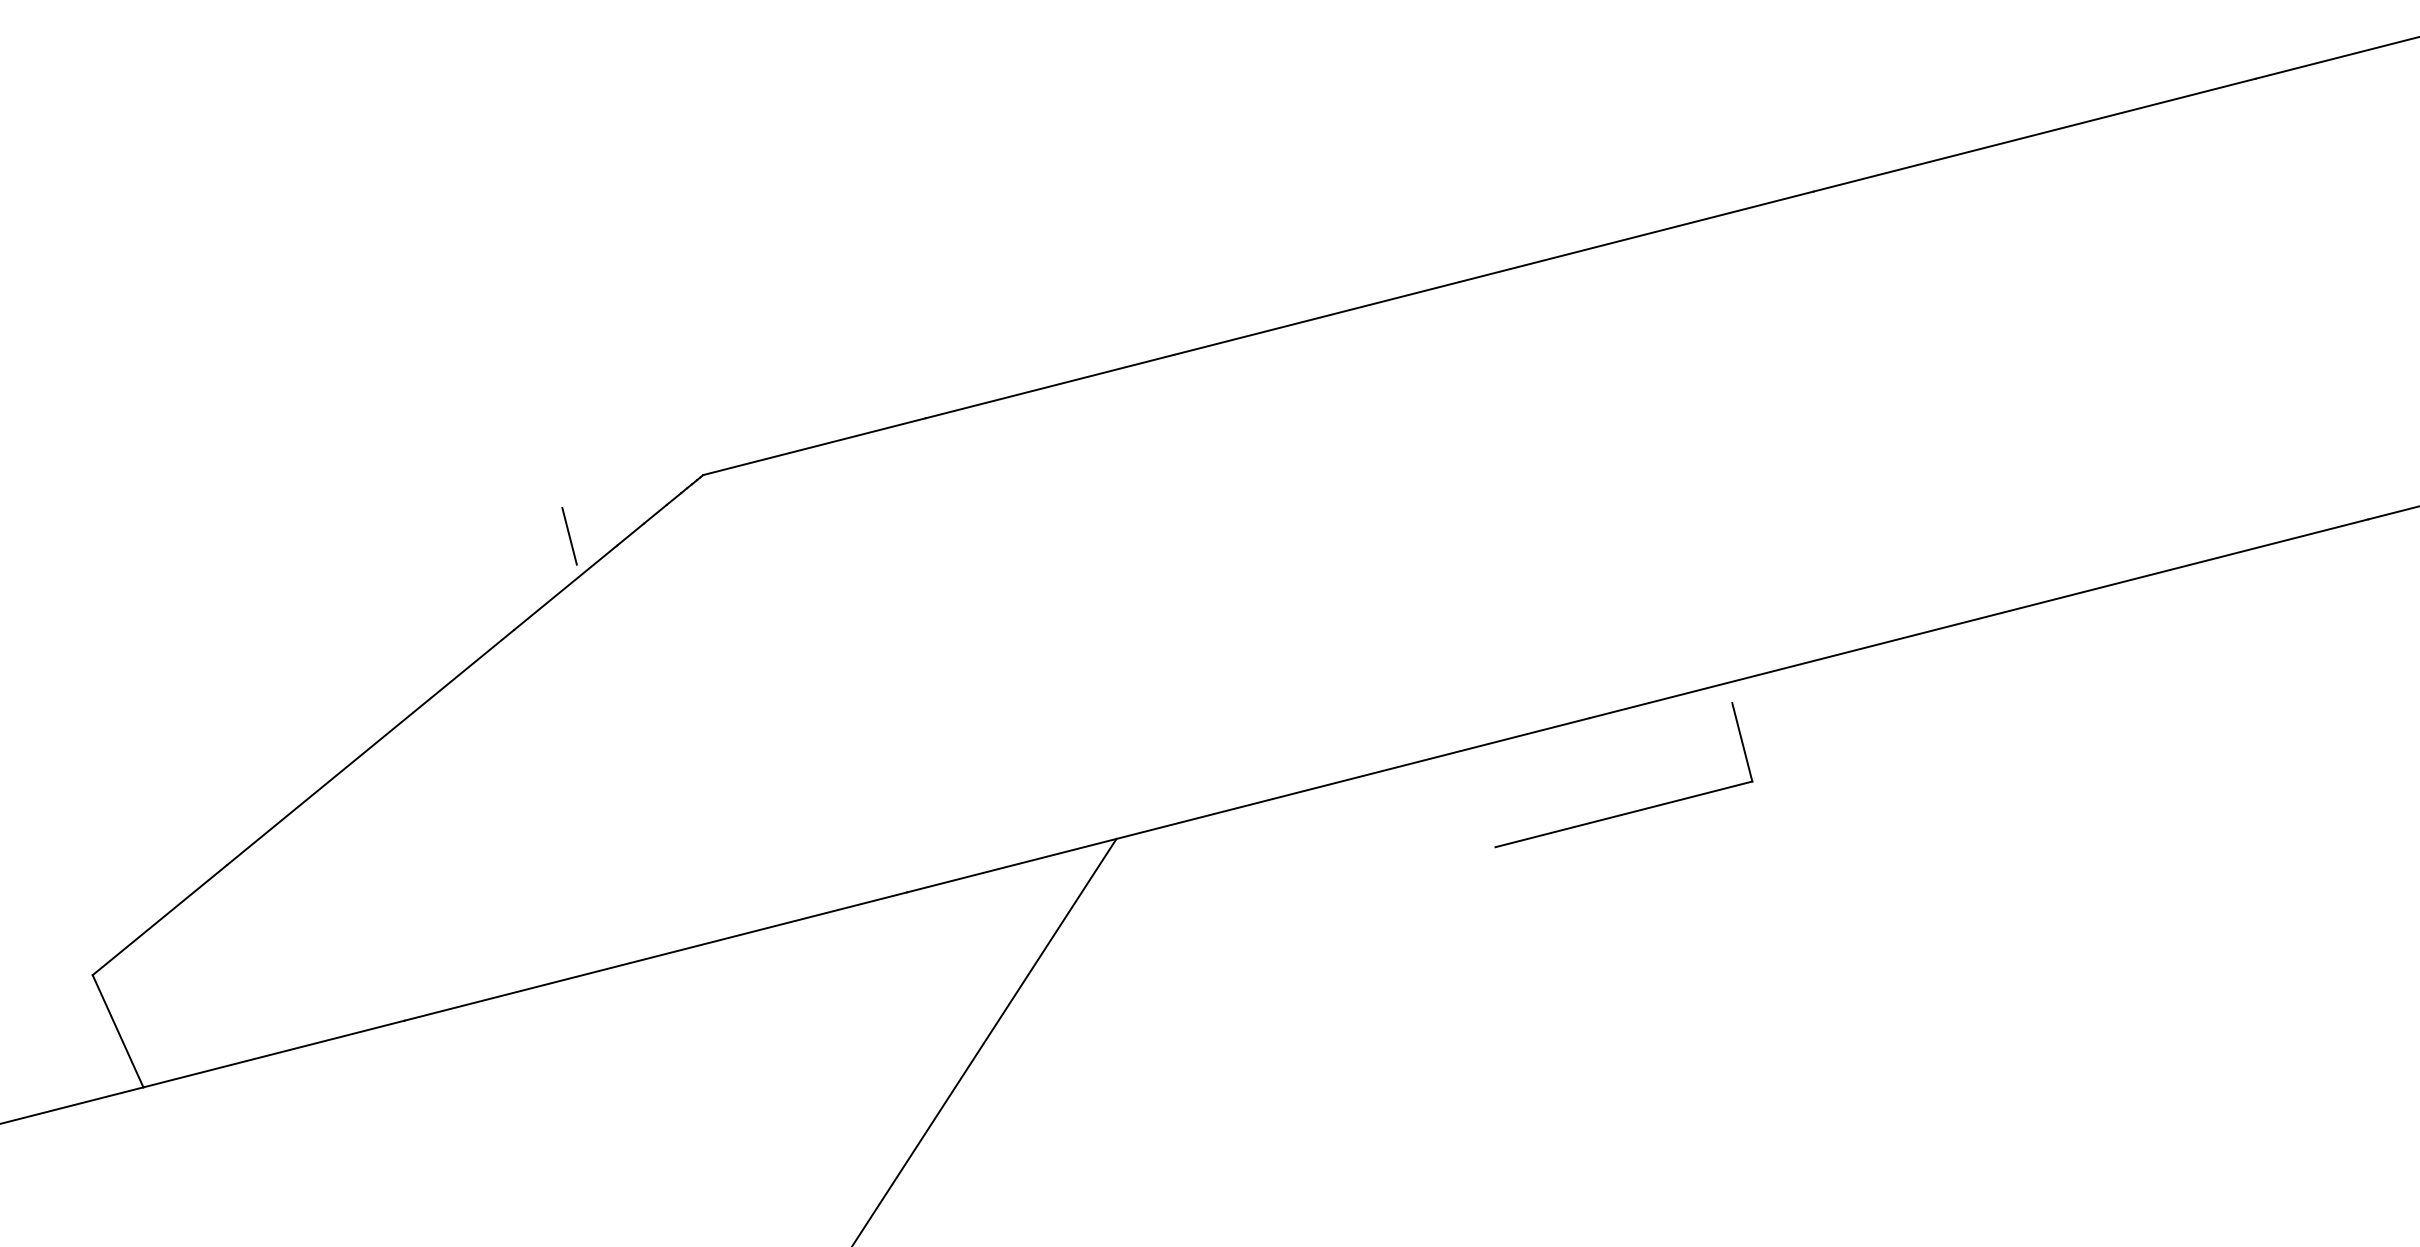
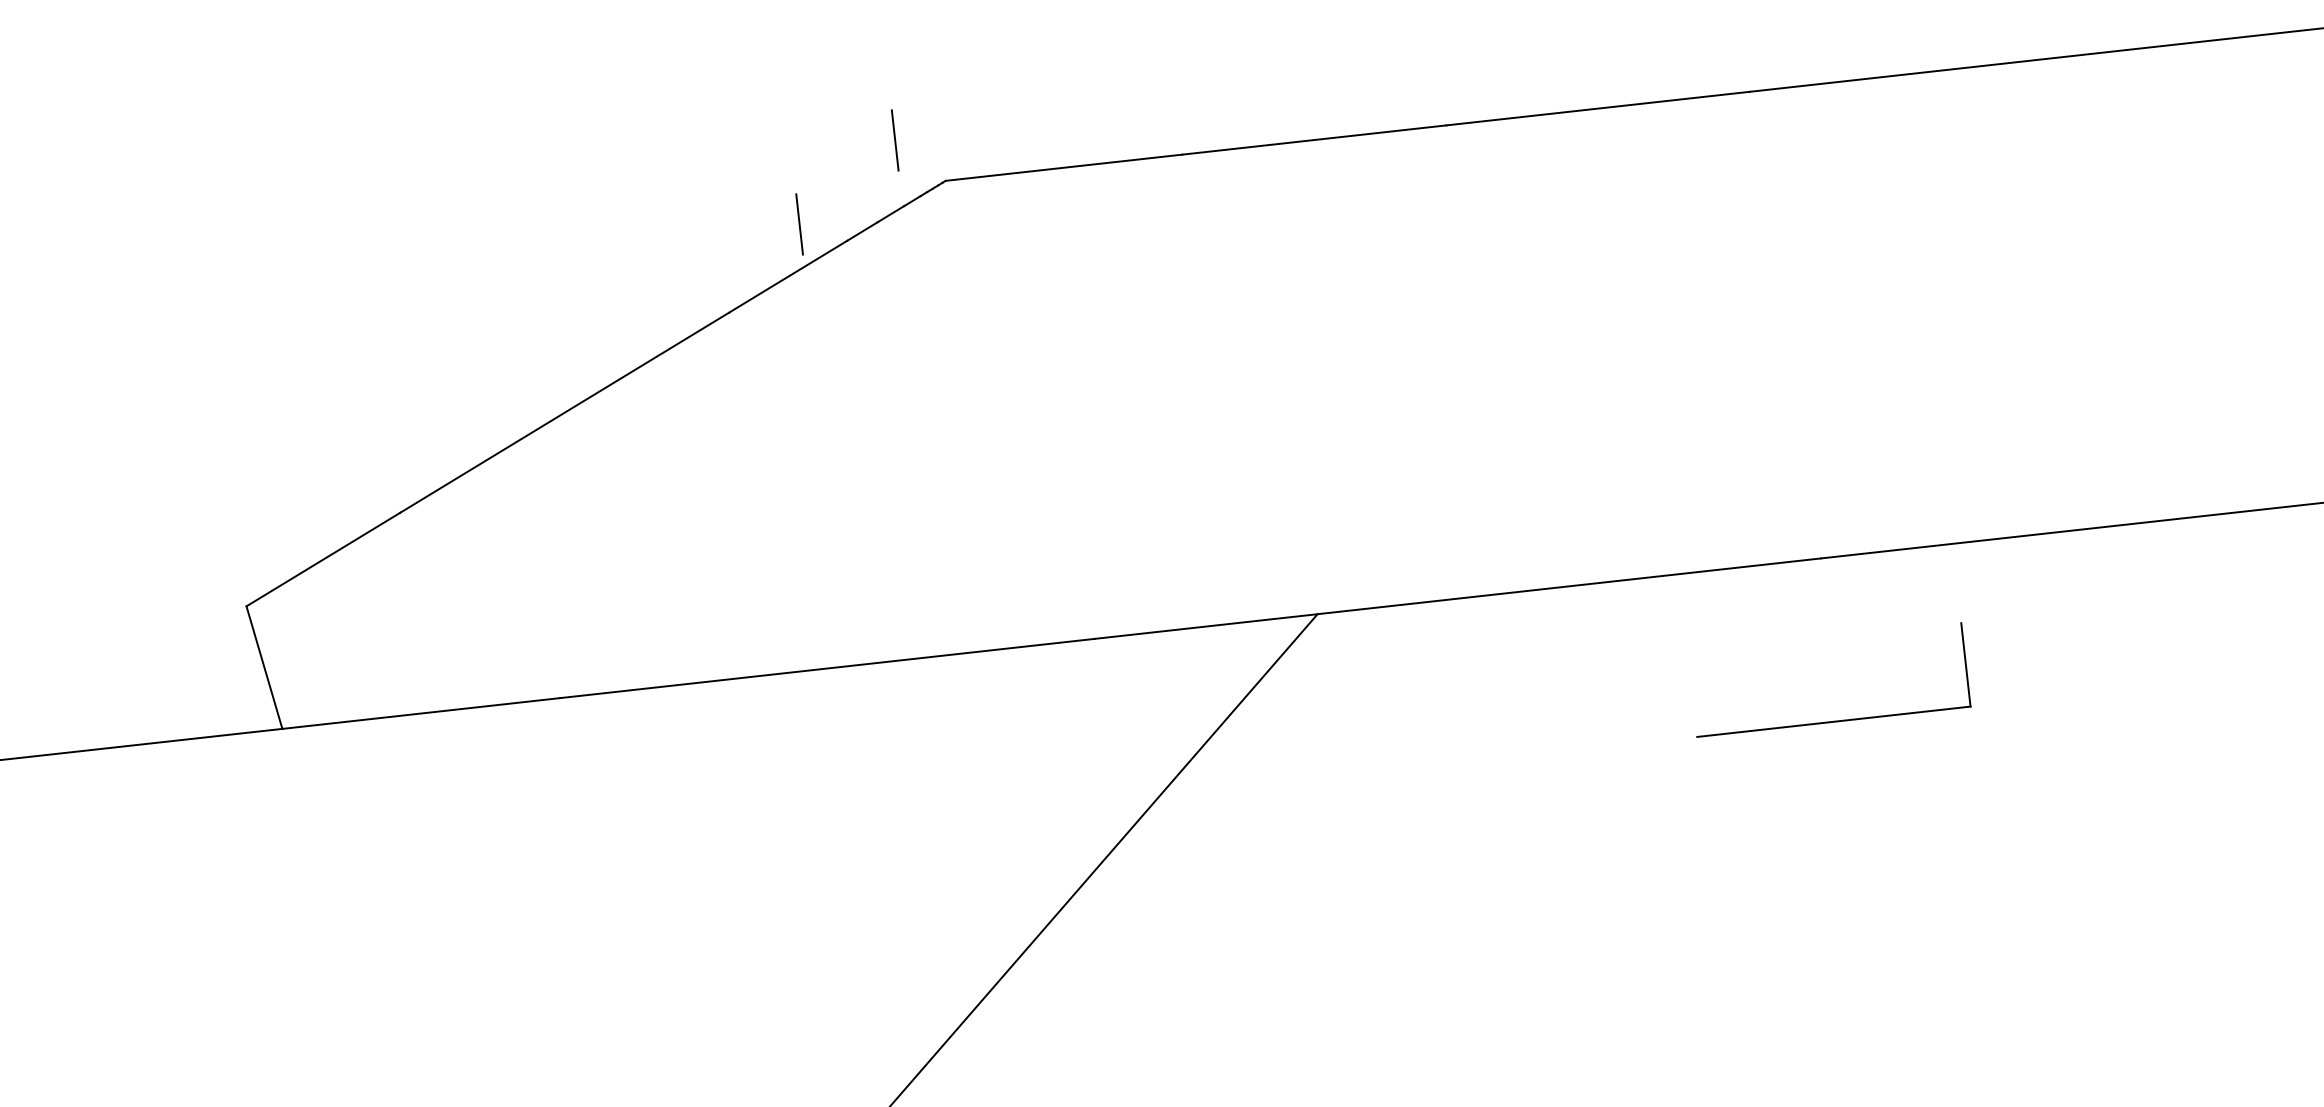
line: (649, 443) -> (895, 140), added
part: (1630, 811) -> (1841, 719), moved

